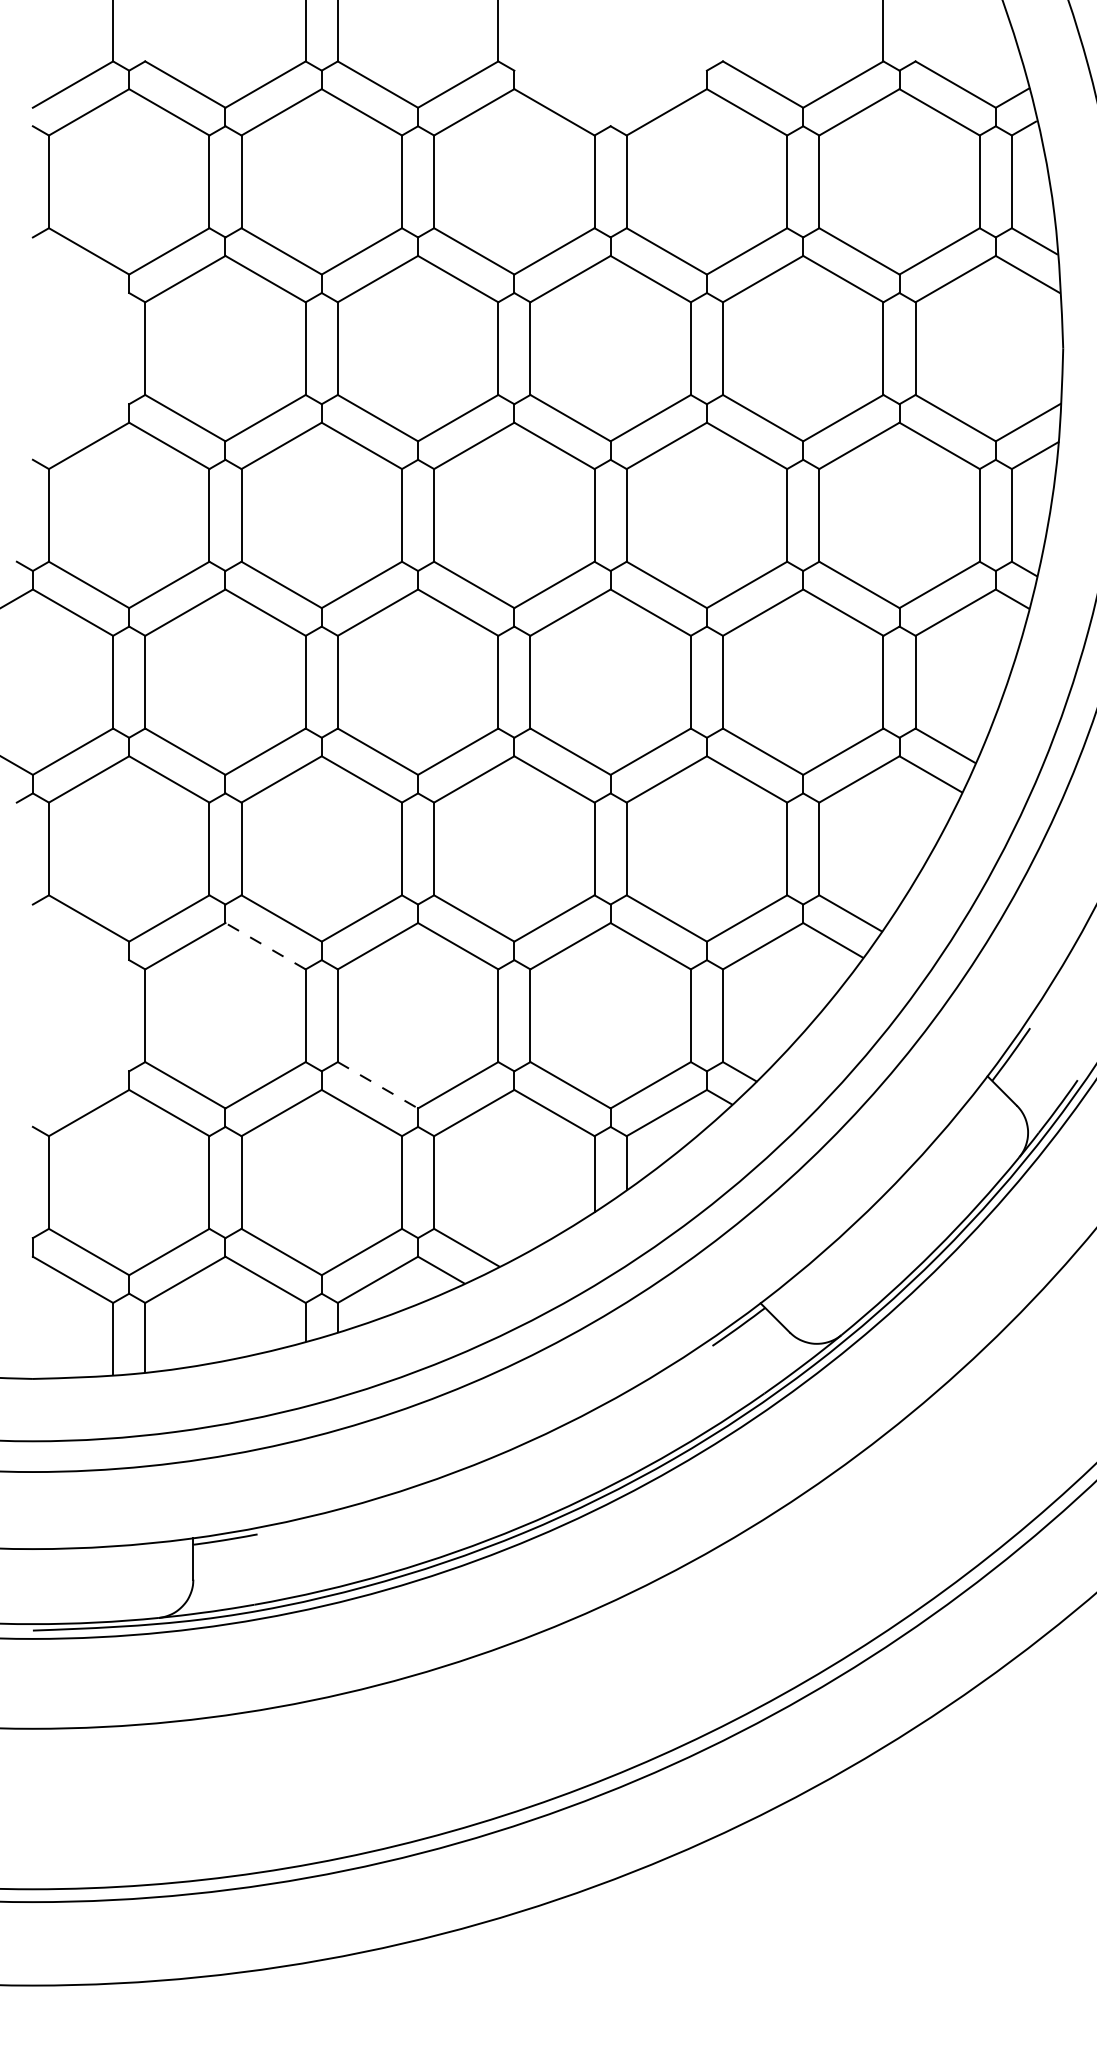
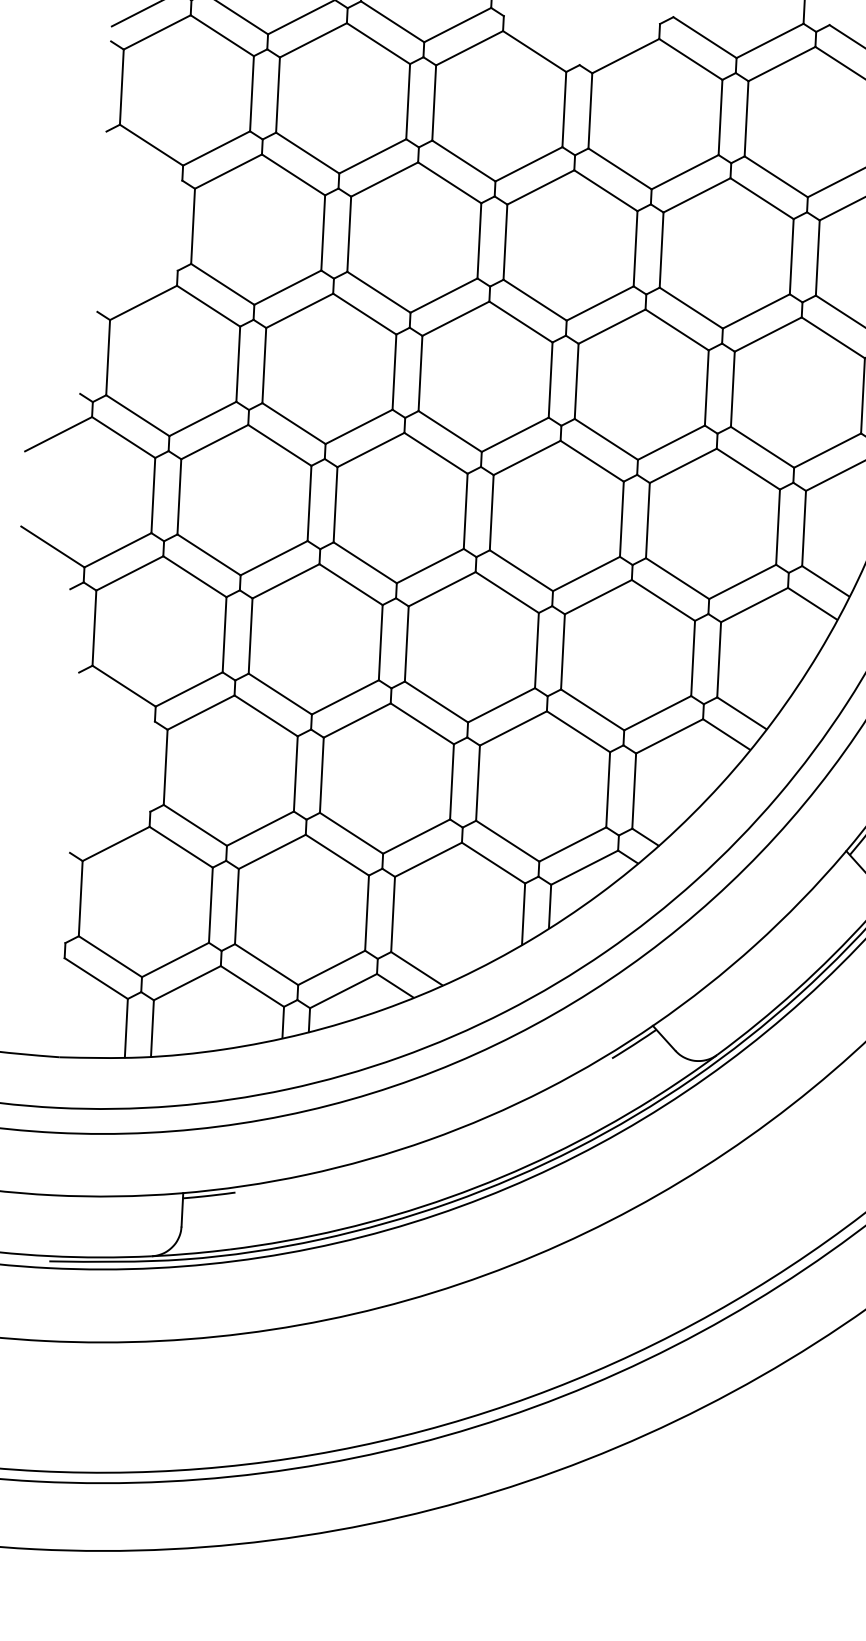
line: (265, 945) -> (266, 715), dashed -> solid
line: (378, 1085) -> (351, 833), dashed -> solid

